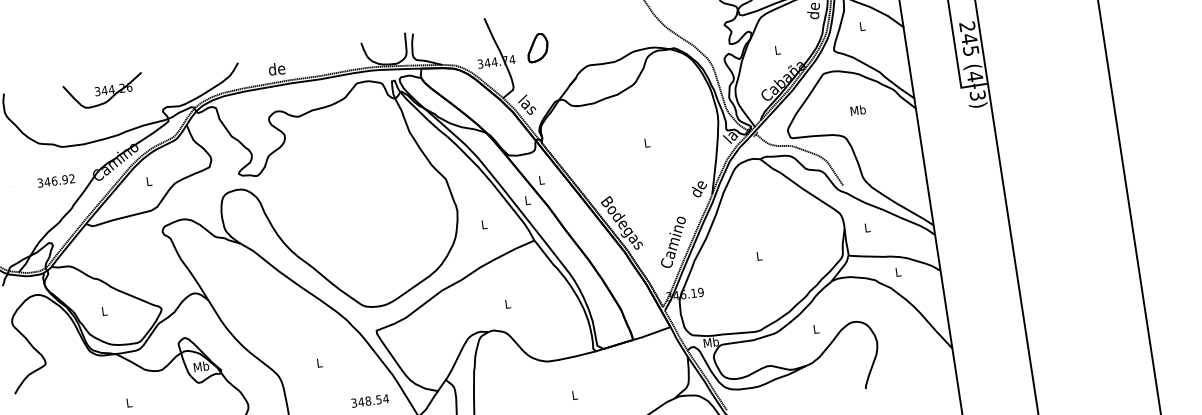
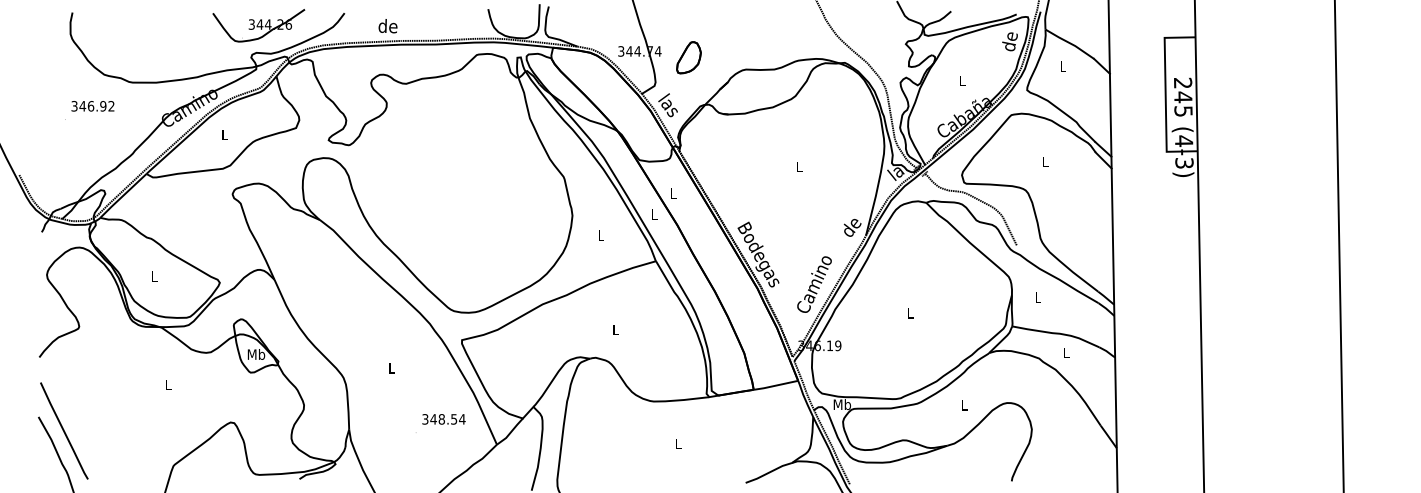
part: (537, 47) -> (688, 57), moved
part: (103, 91) -> (258, 25), moved
text: (858, 110) -> (1045, 161), Mb -> L
text: (55, 181) -> (92, 106), moved

